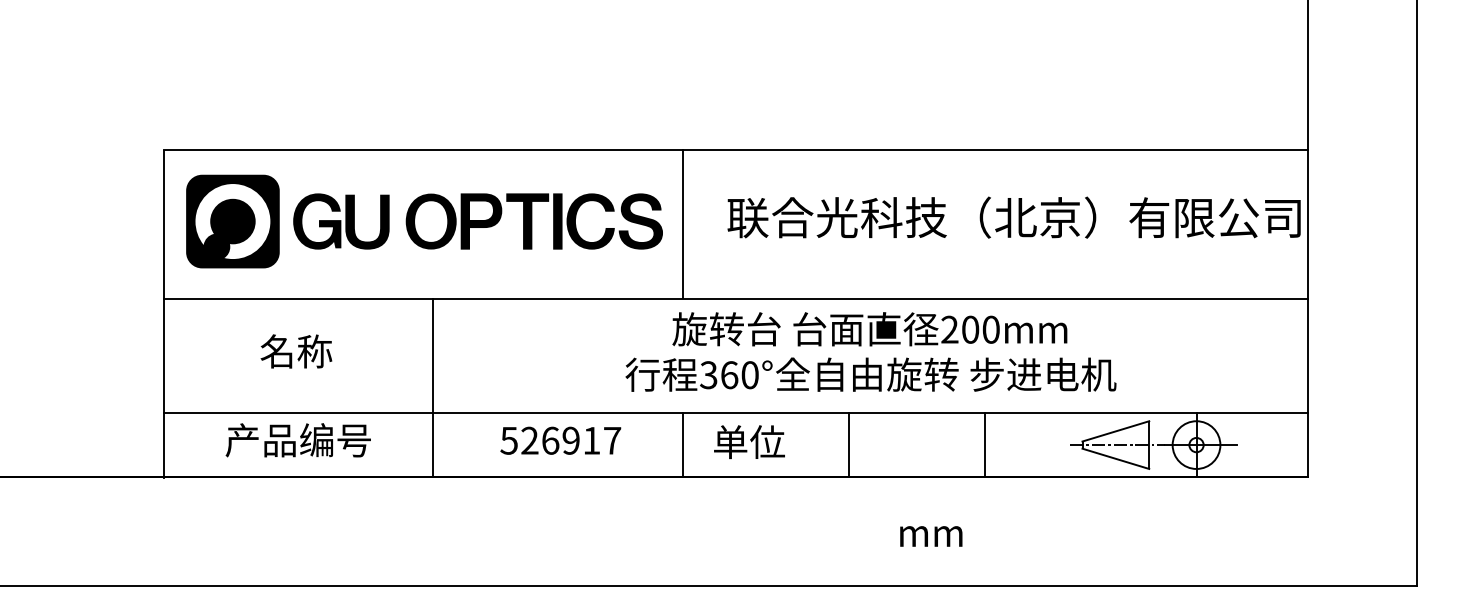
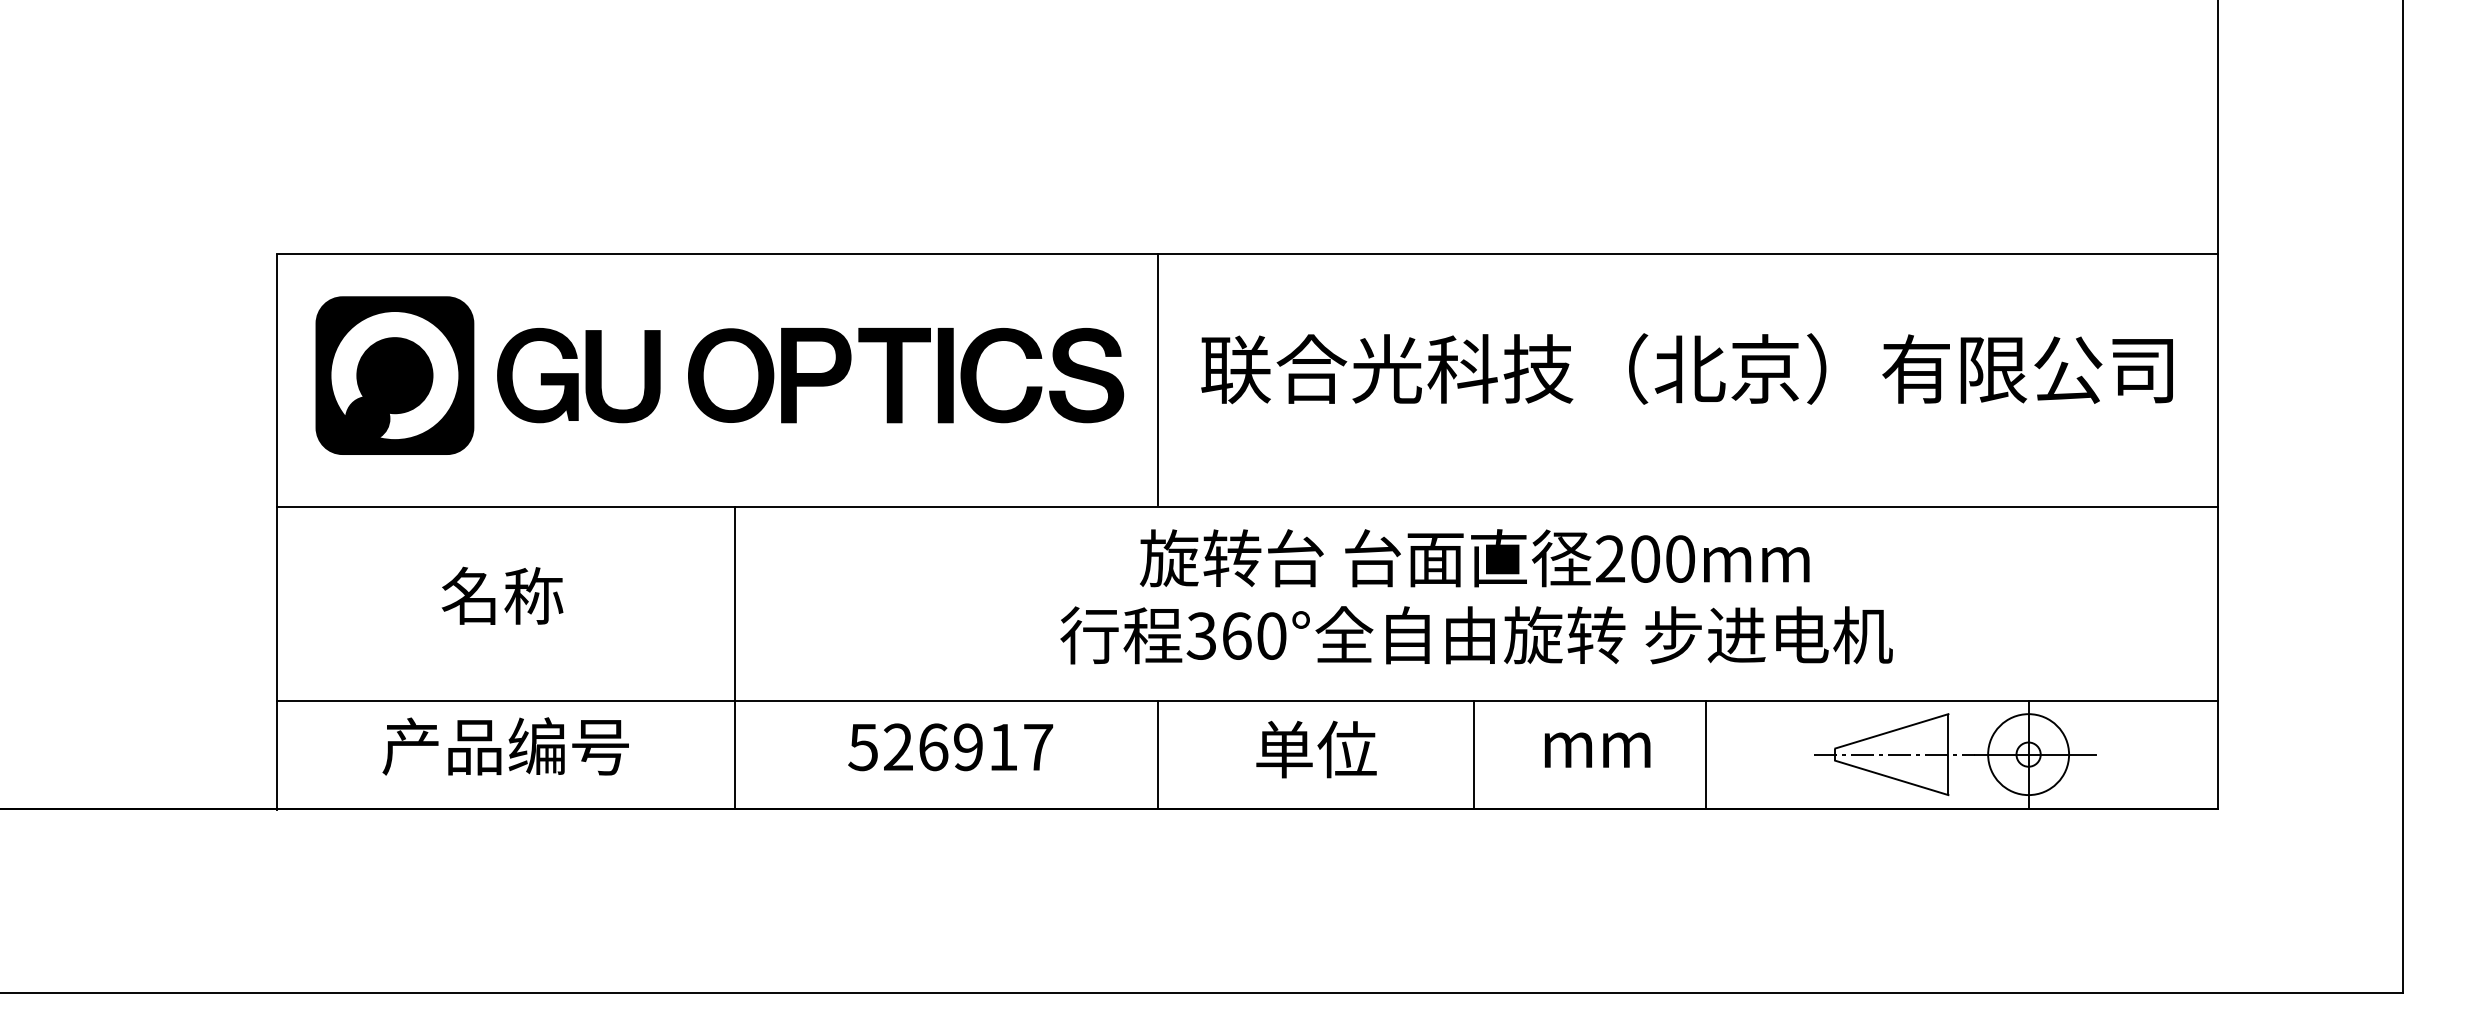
text: (1013, 217) -> (1686, 368), moved
text: (749, 442) -> (1316, 750), moved
line: (849, 444) -> (1474, 753), moved
line: (985, 444) -> (1706, 753), moved
text: (931, 536) -> (1597, 750), moved

